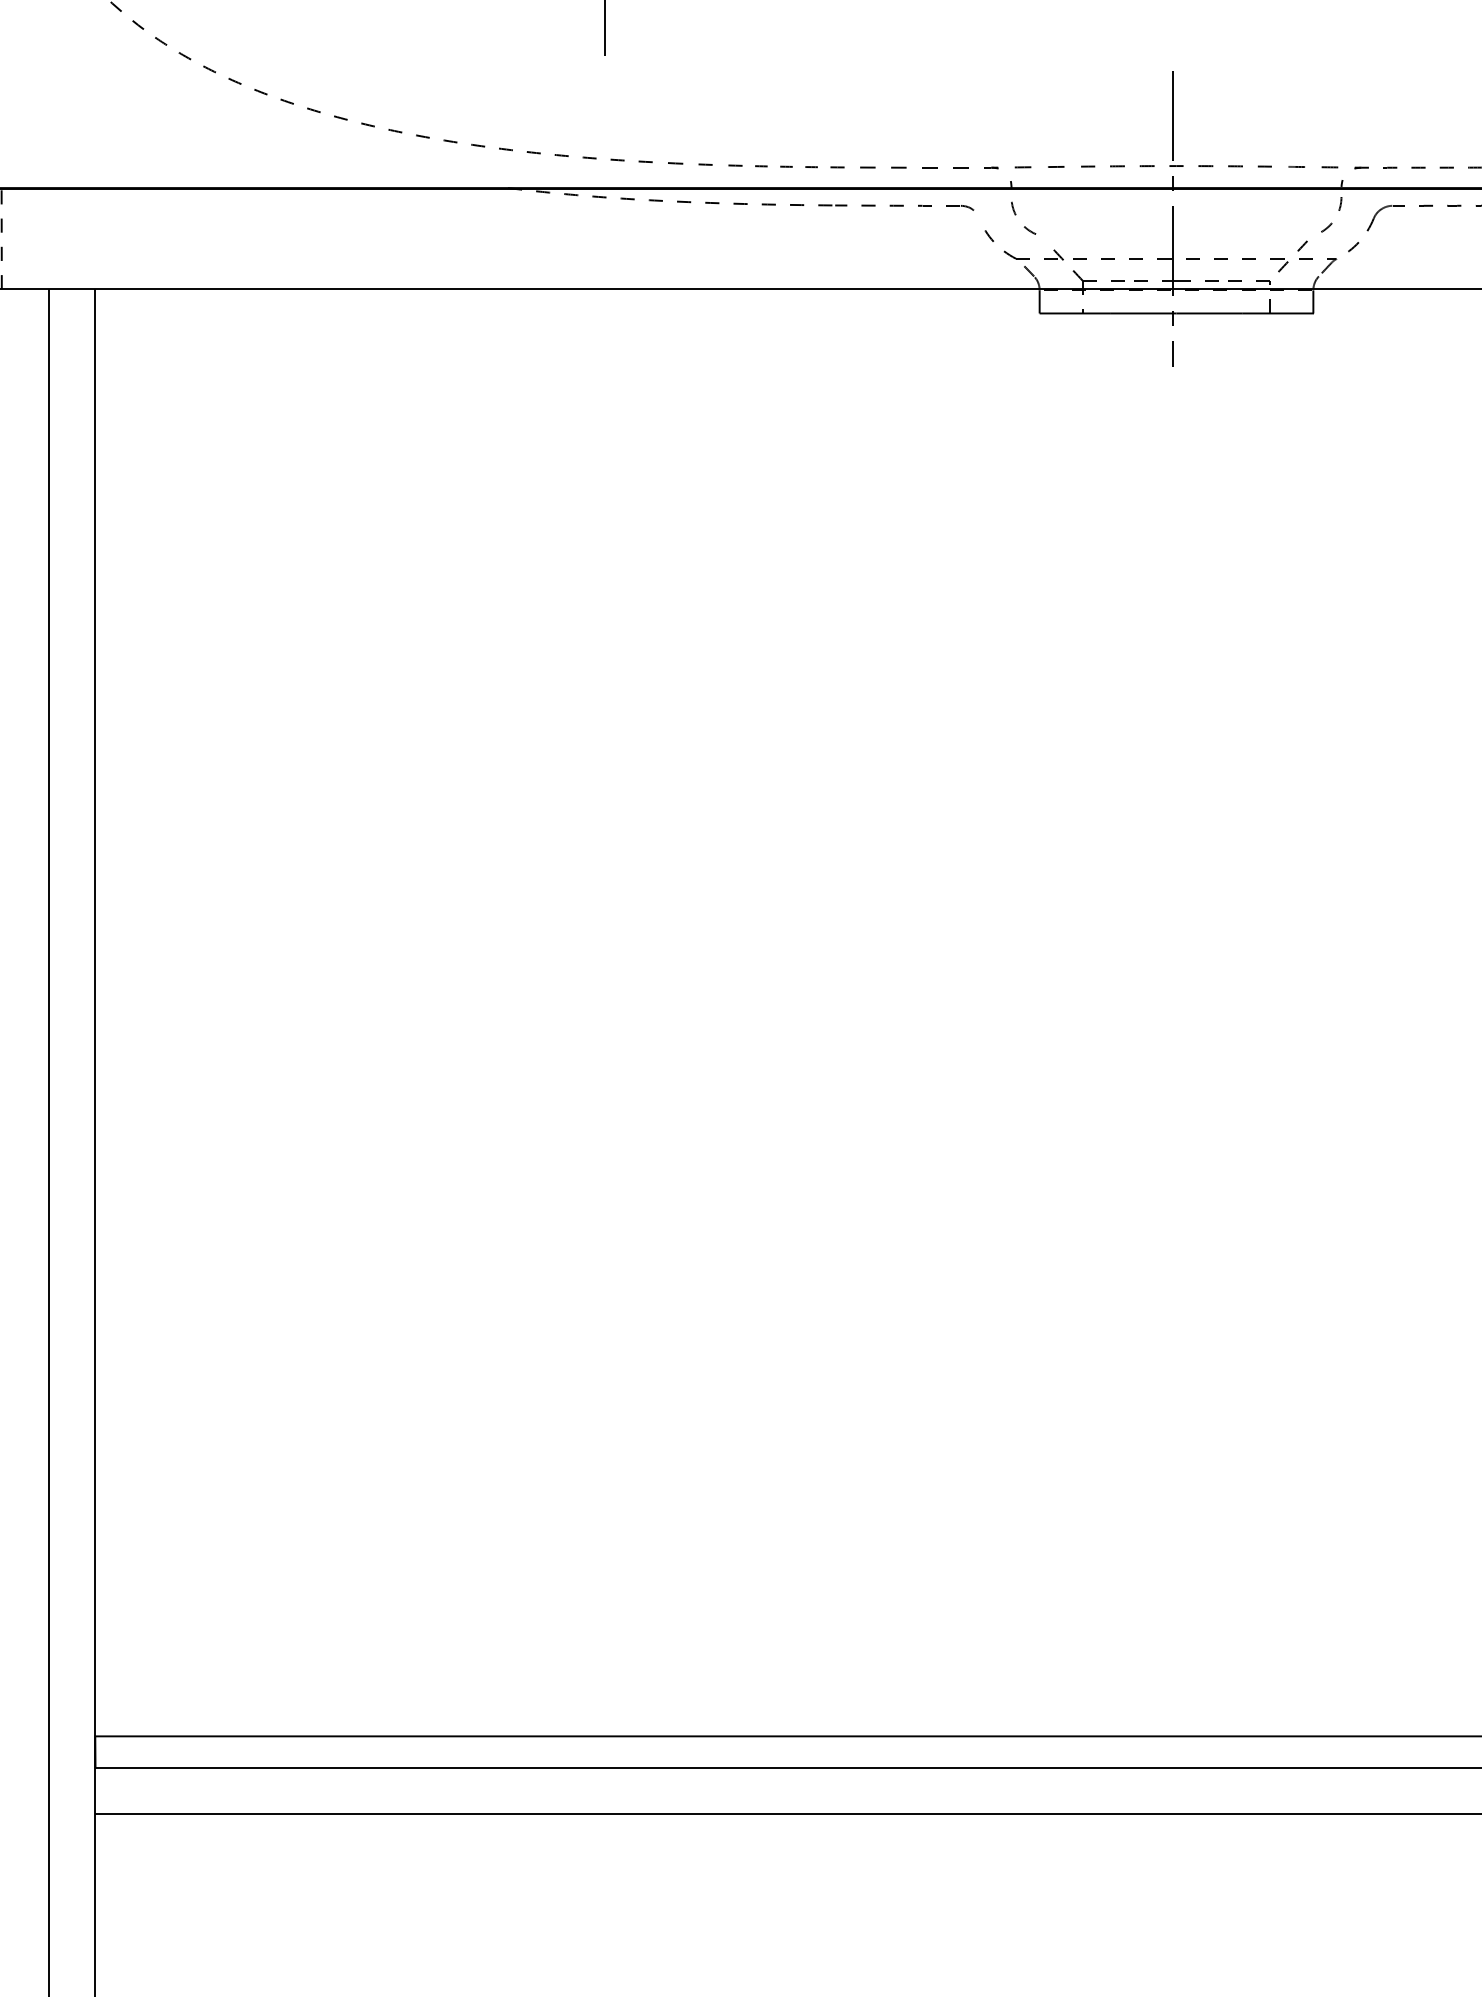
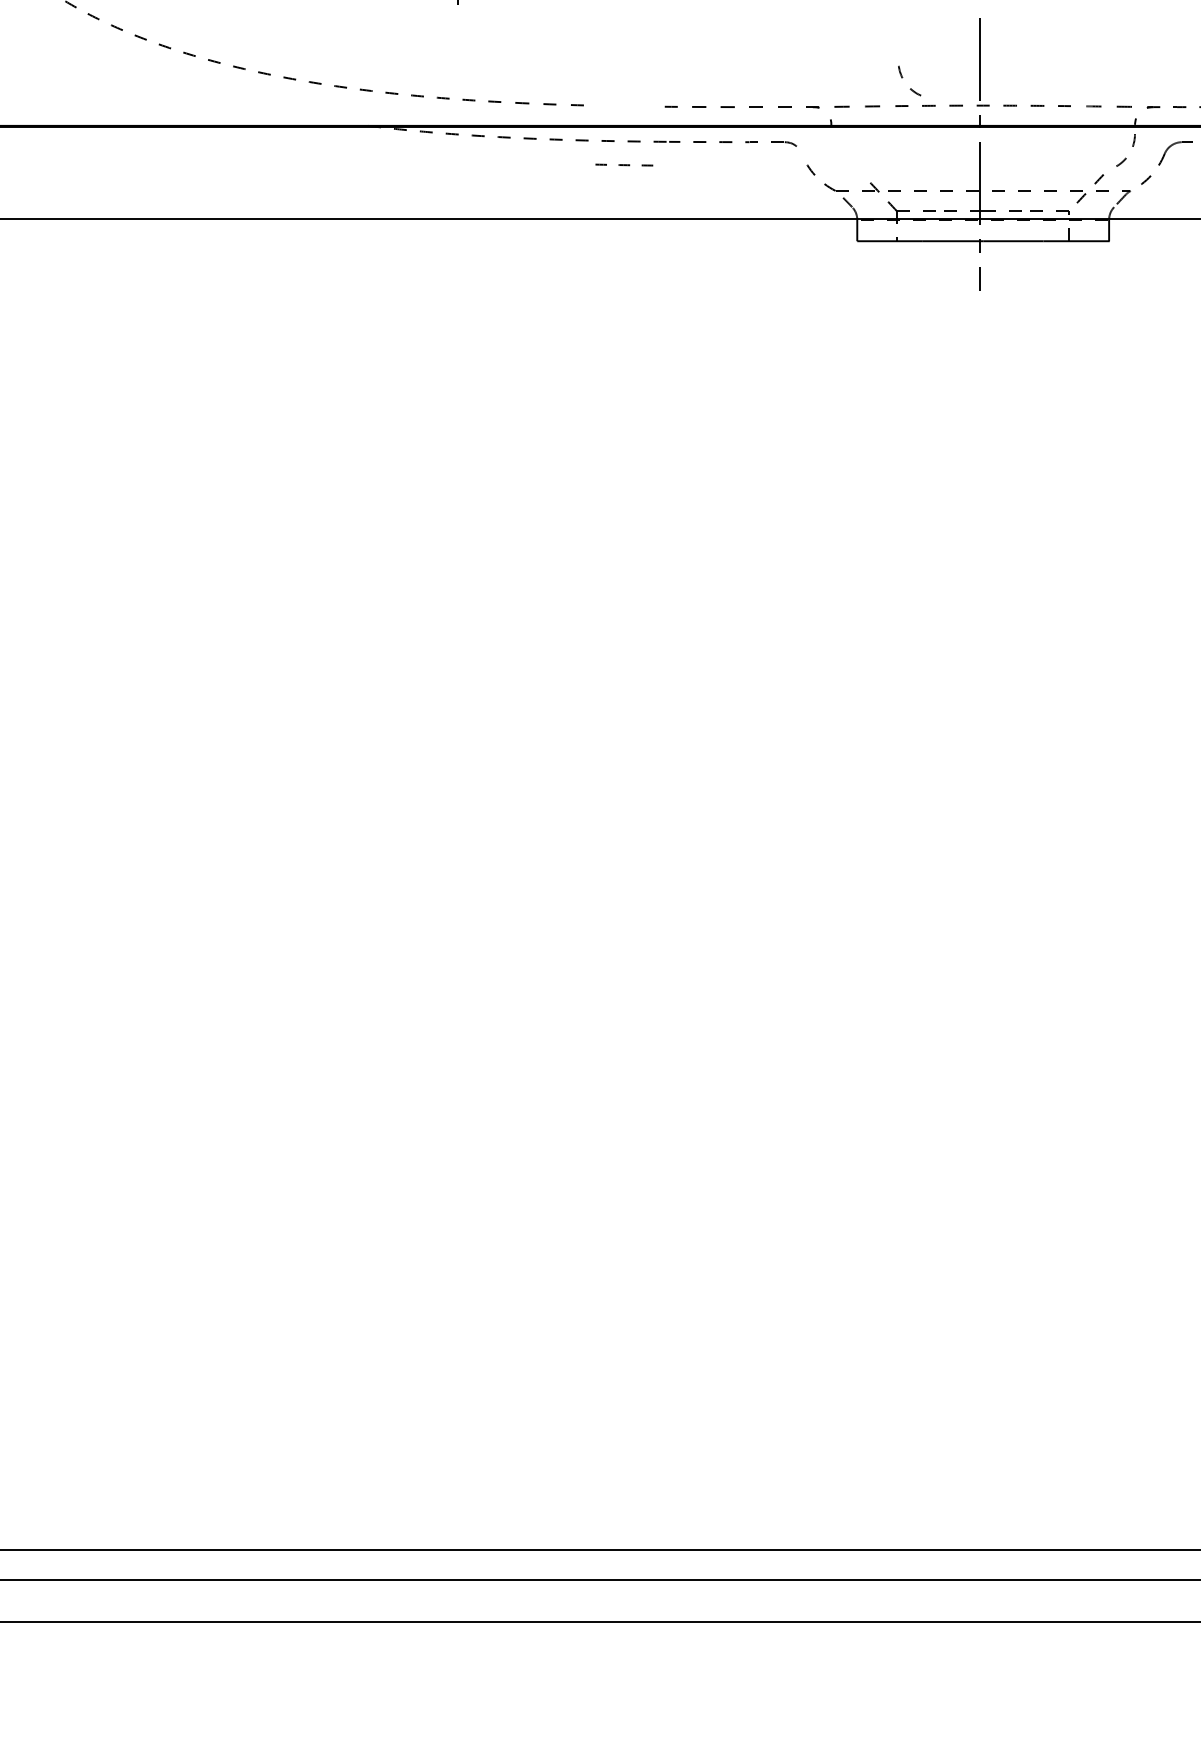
part: (786, 166) -> (624, 164), moved
part: (1016, 214) -> (903, 77), moved

